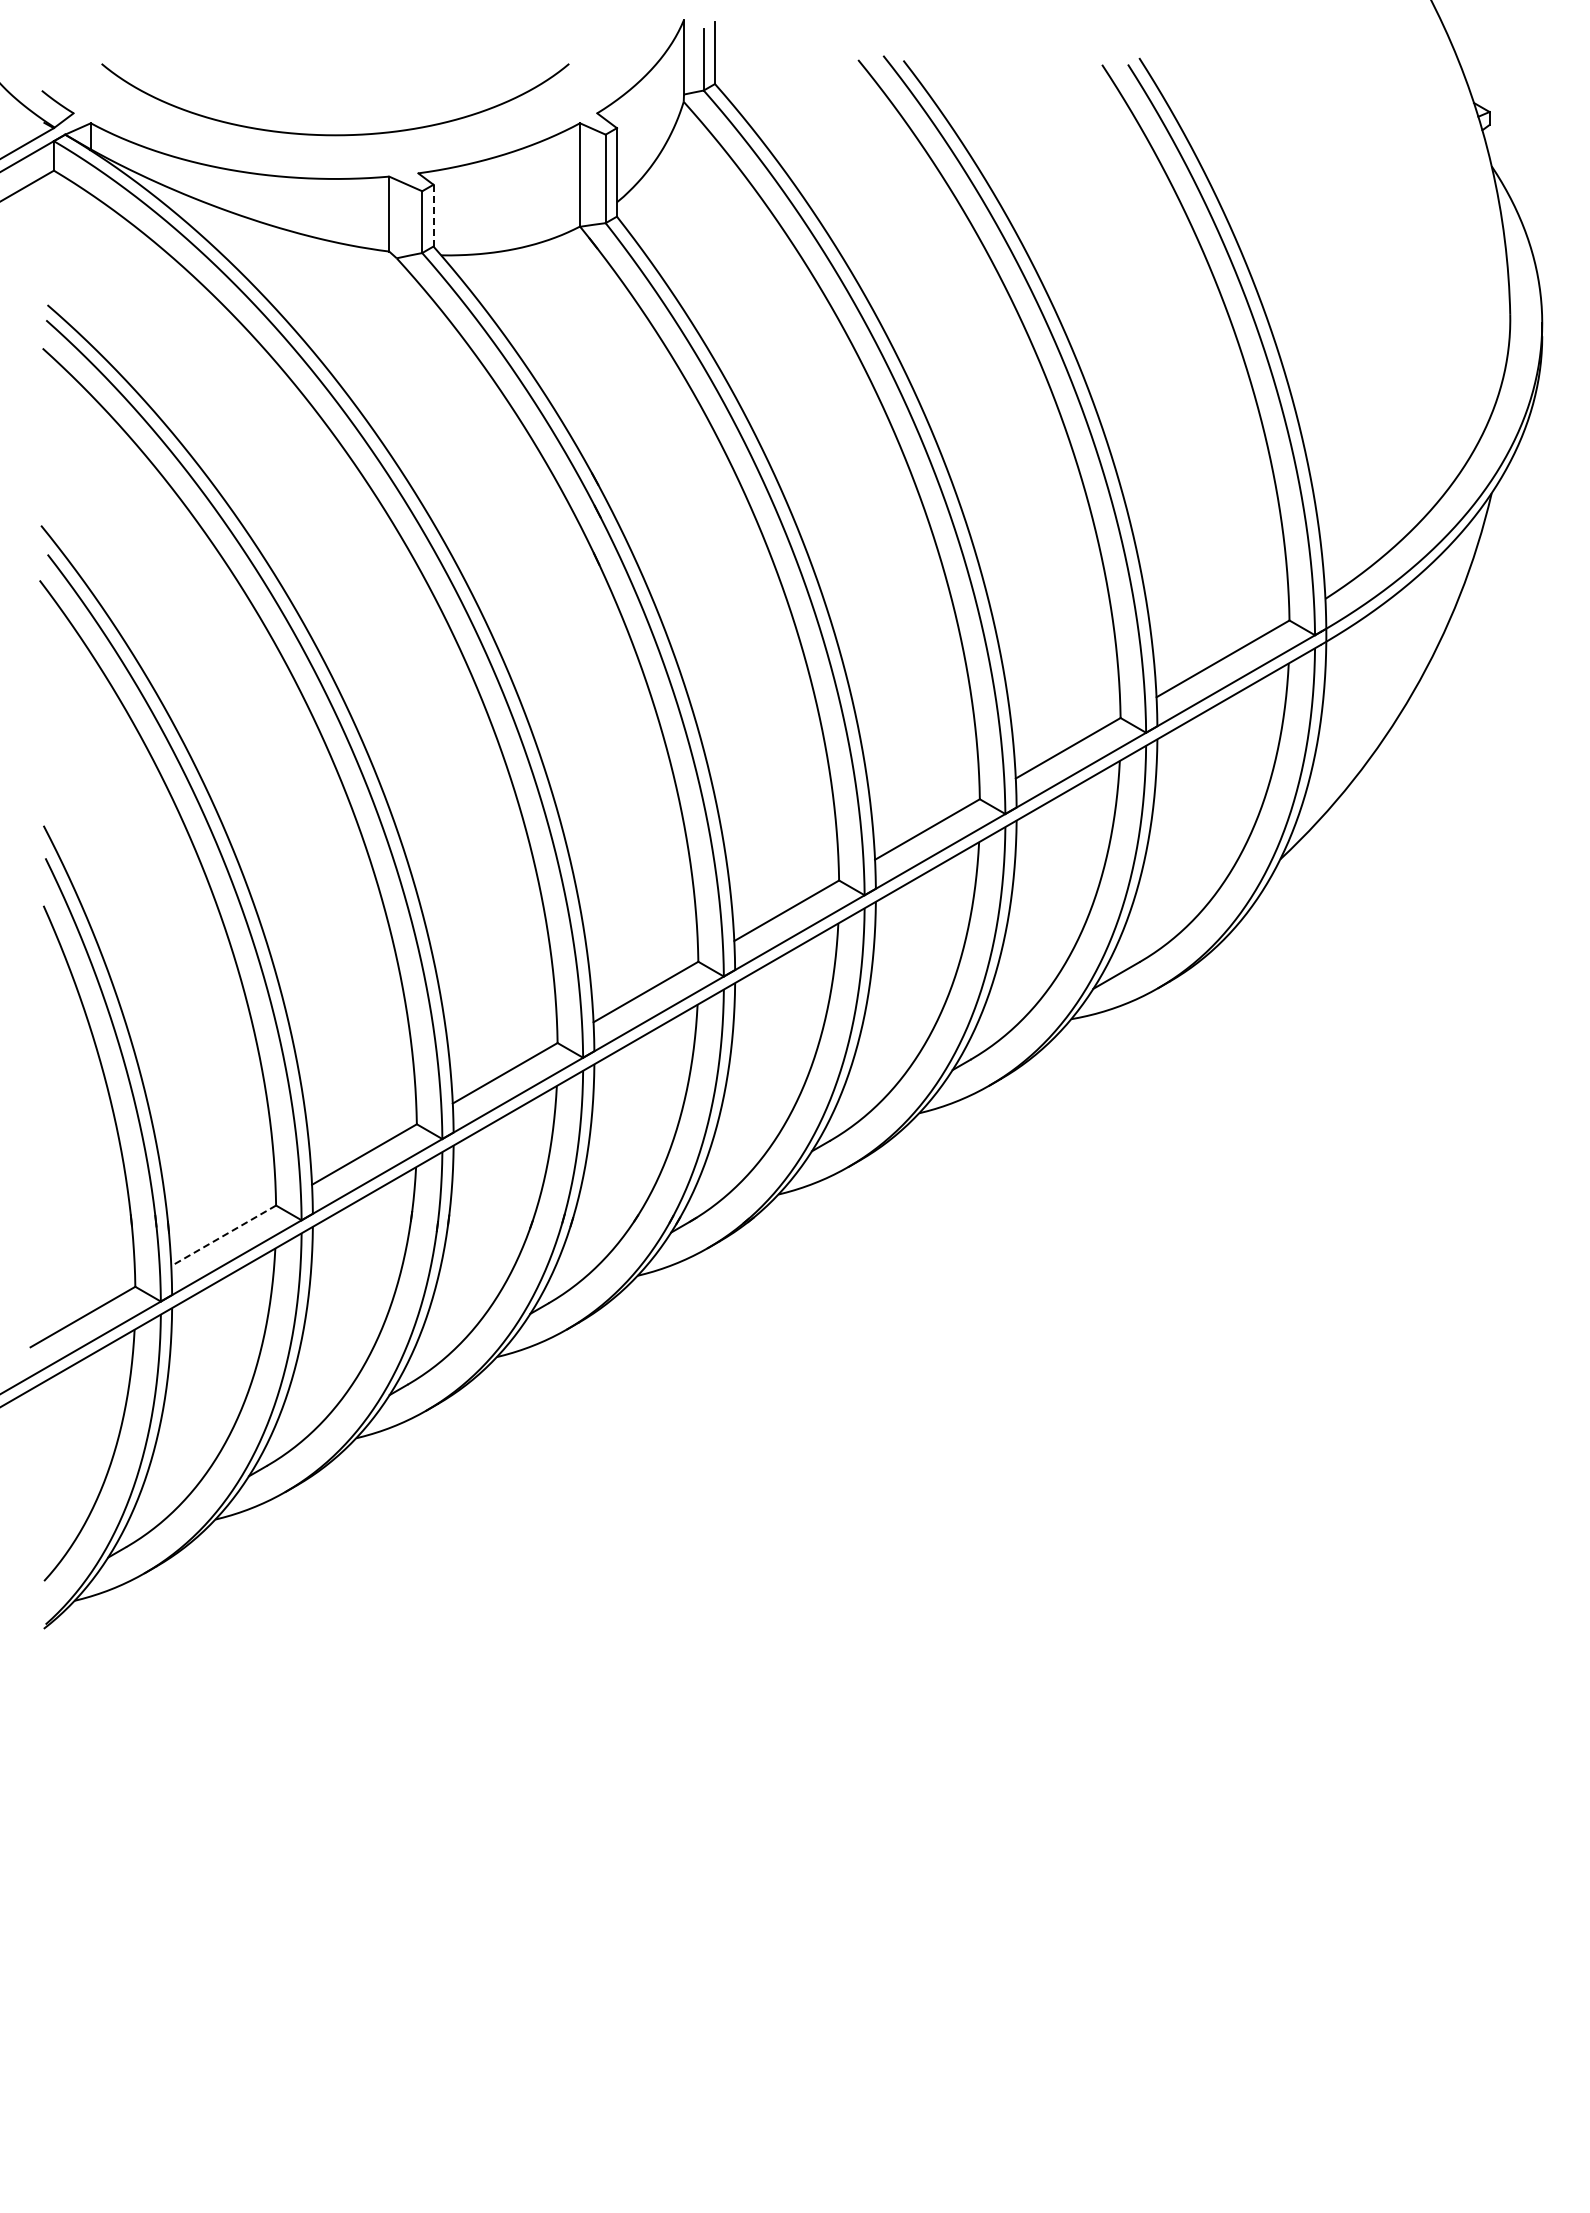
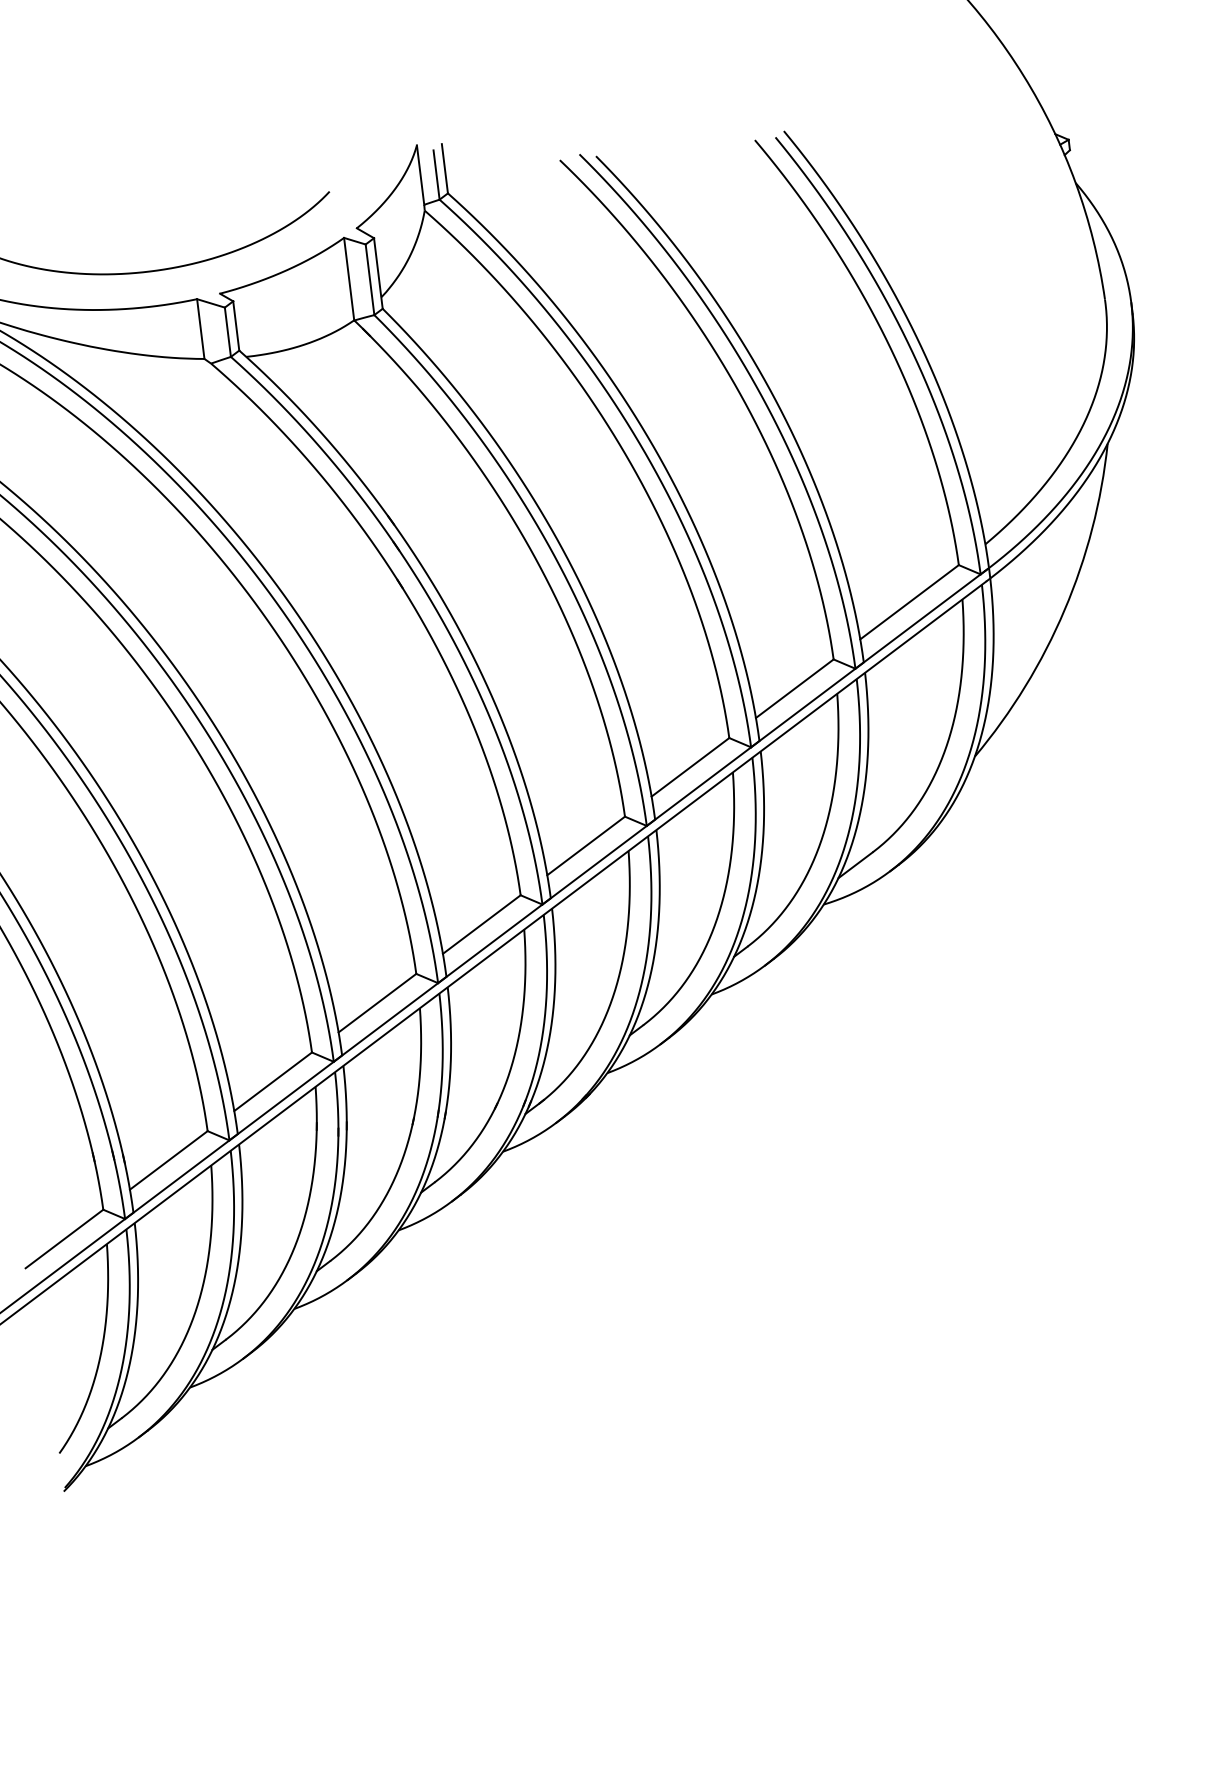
line: (433, 215) -> (236, 325), dashed -> solid
line: (223, 1236) -> (168, 1160), dashed -> solid

